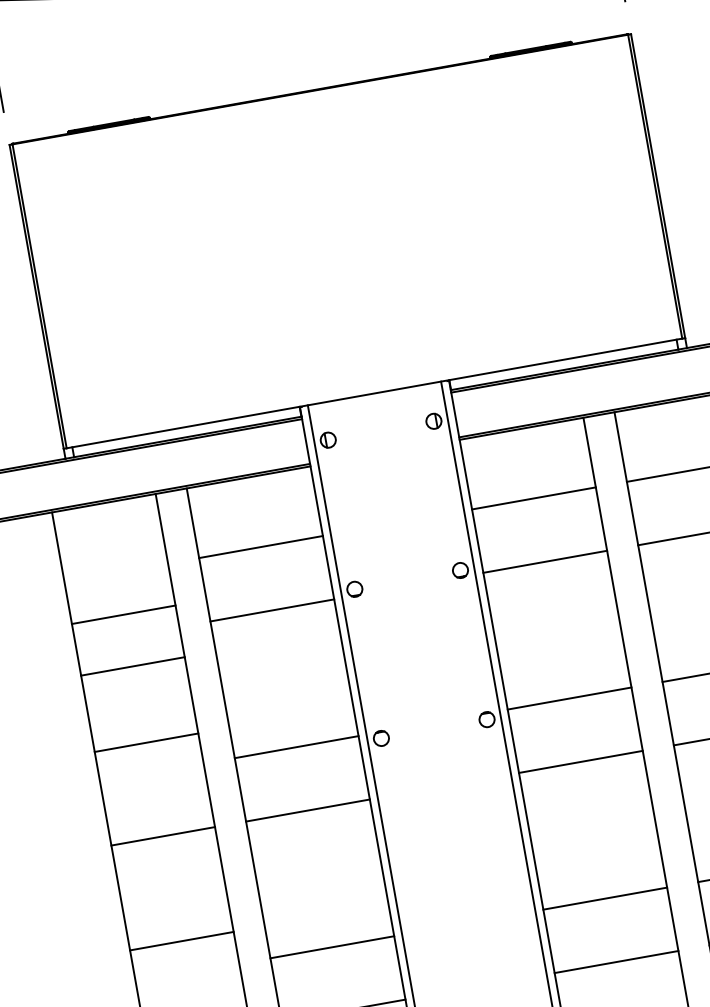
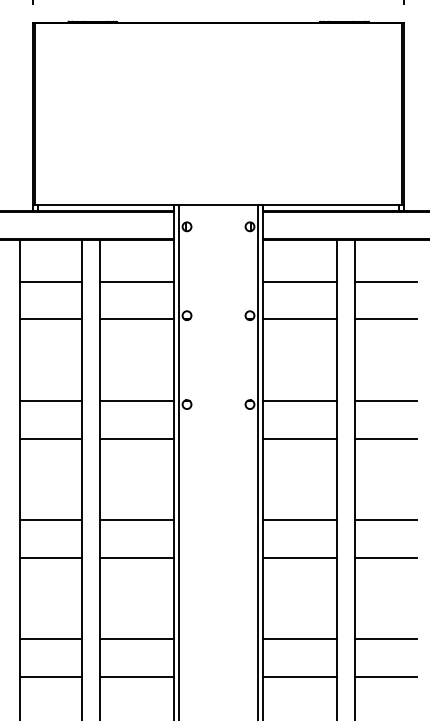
line: (122, 614) -> (50, 281), moved
line: (132, 666) -> (50, 319), moved
line: (145, 742) -> (50, 400), moved
line: (181, 941) -> (50, 520), moved

